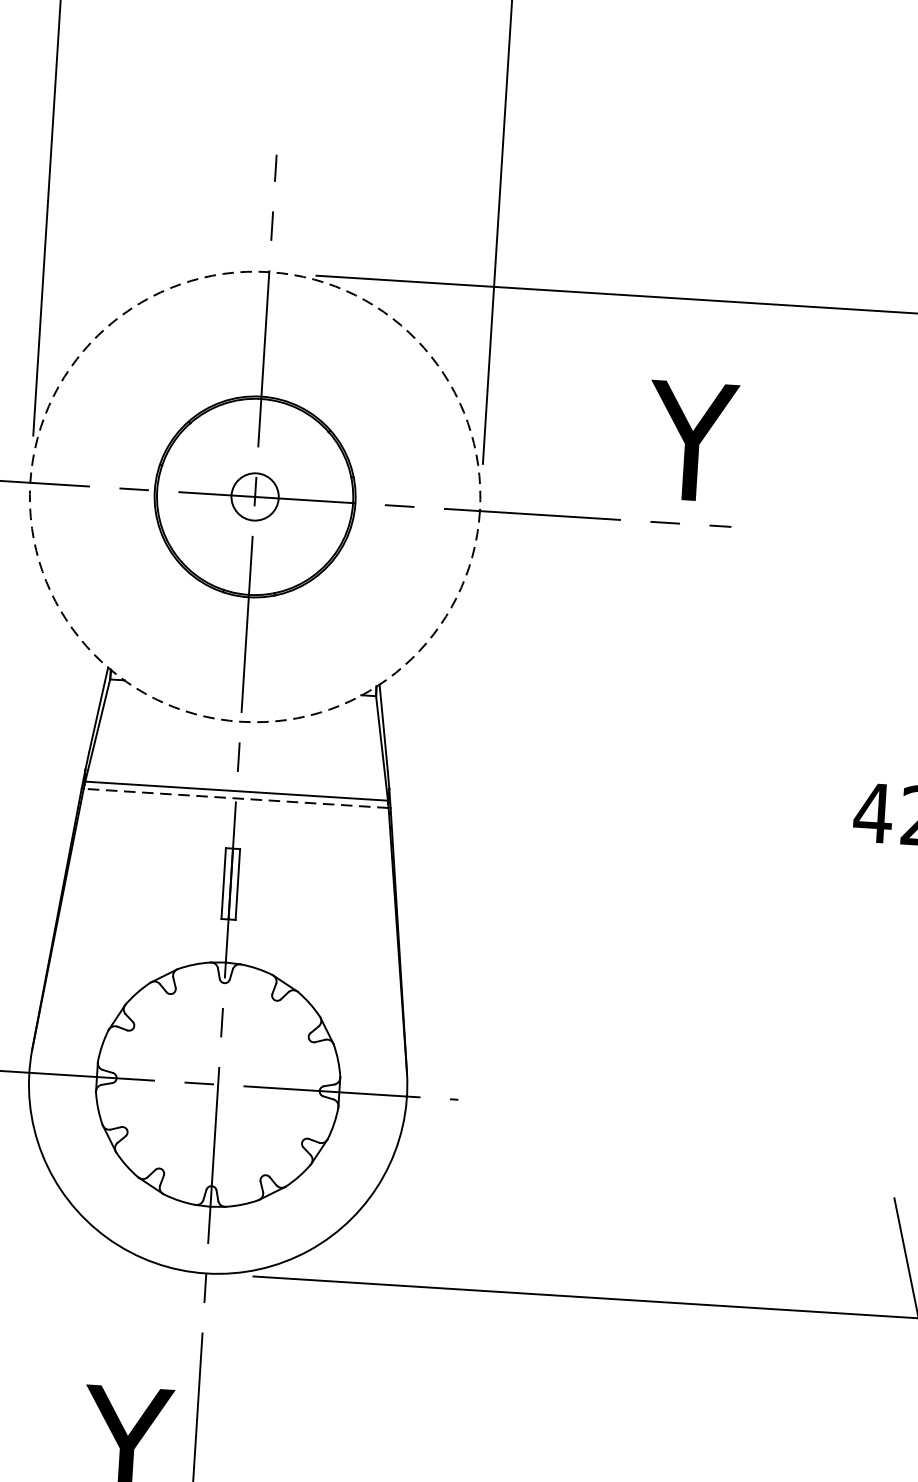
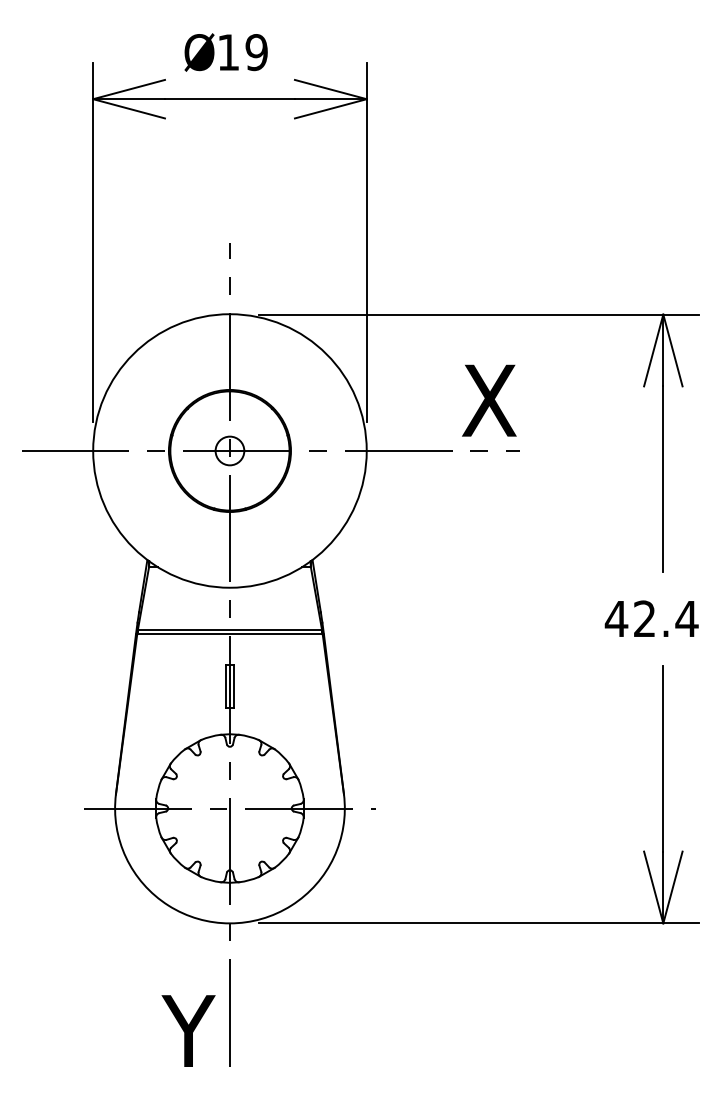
text: (688, 440) -> (490, 400), Y -> X
circle: (254, 496) -> (229, 450), dashed -> solid
line: (235, 798) -> (229, 634), dashed -> solid

